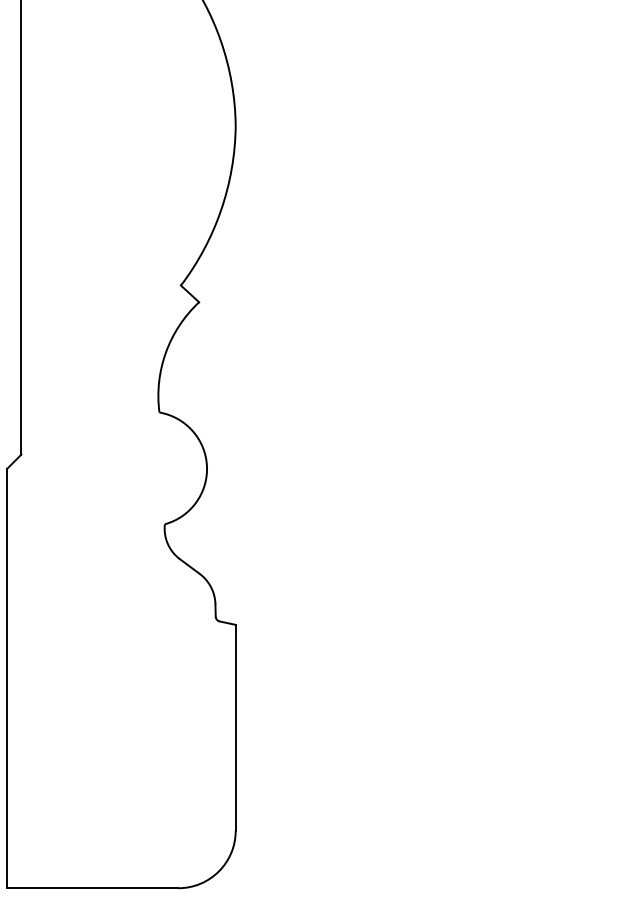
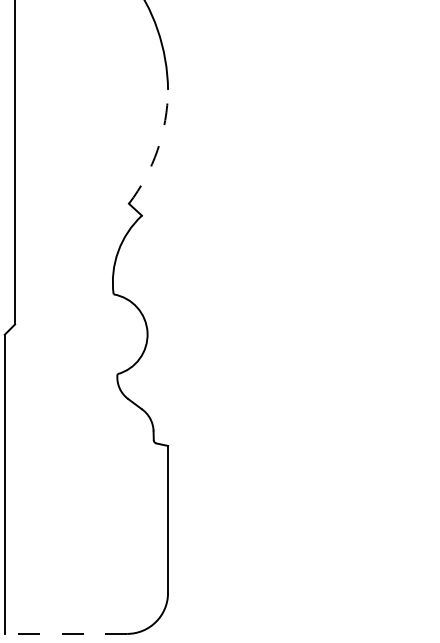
arc: (221, 210) -> (157, 150), solid -> dashed
line: (92, 888) -> (65, 634), solid -> dashed

